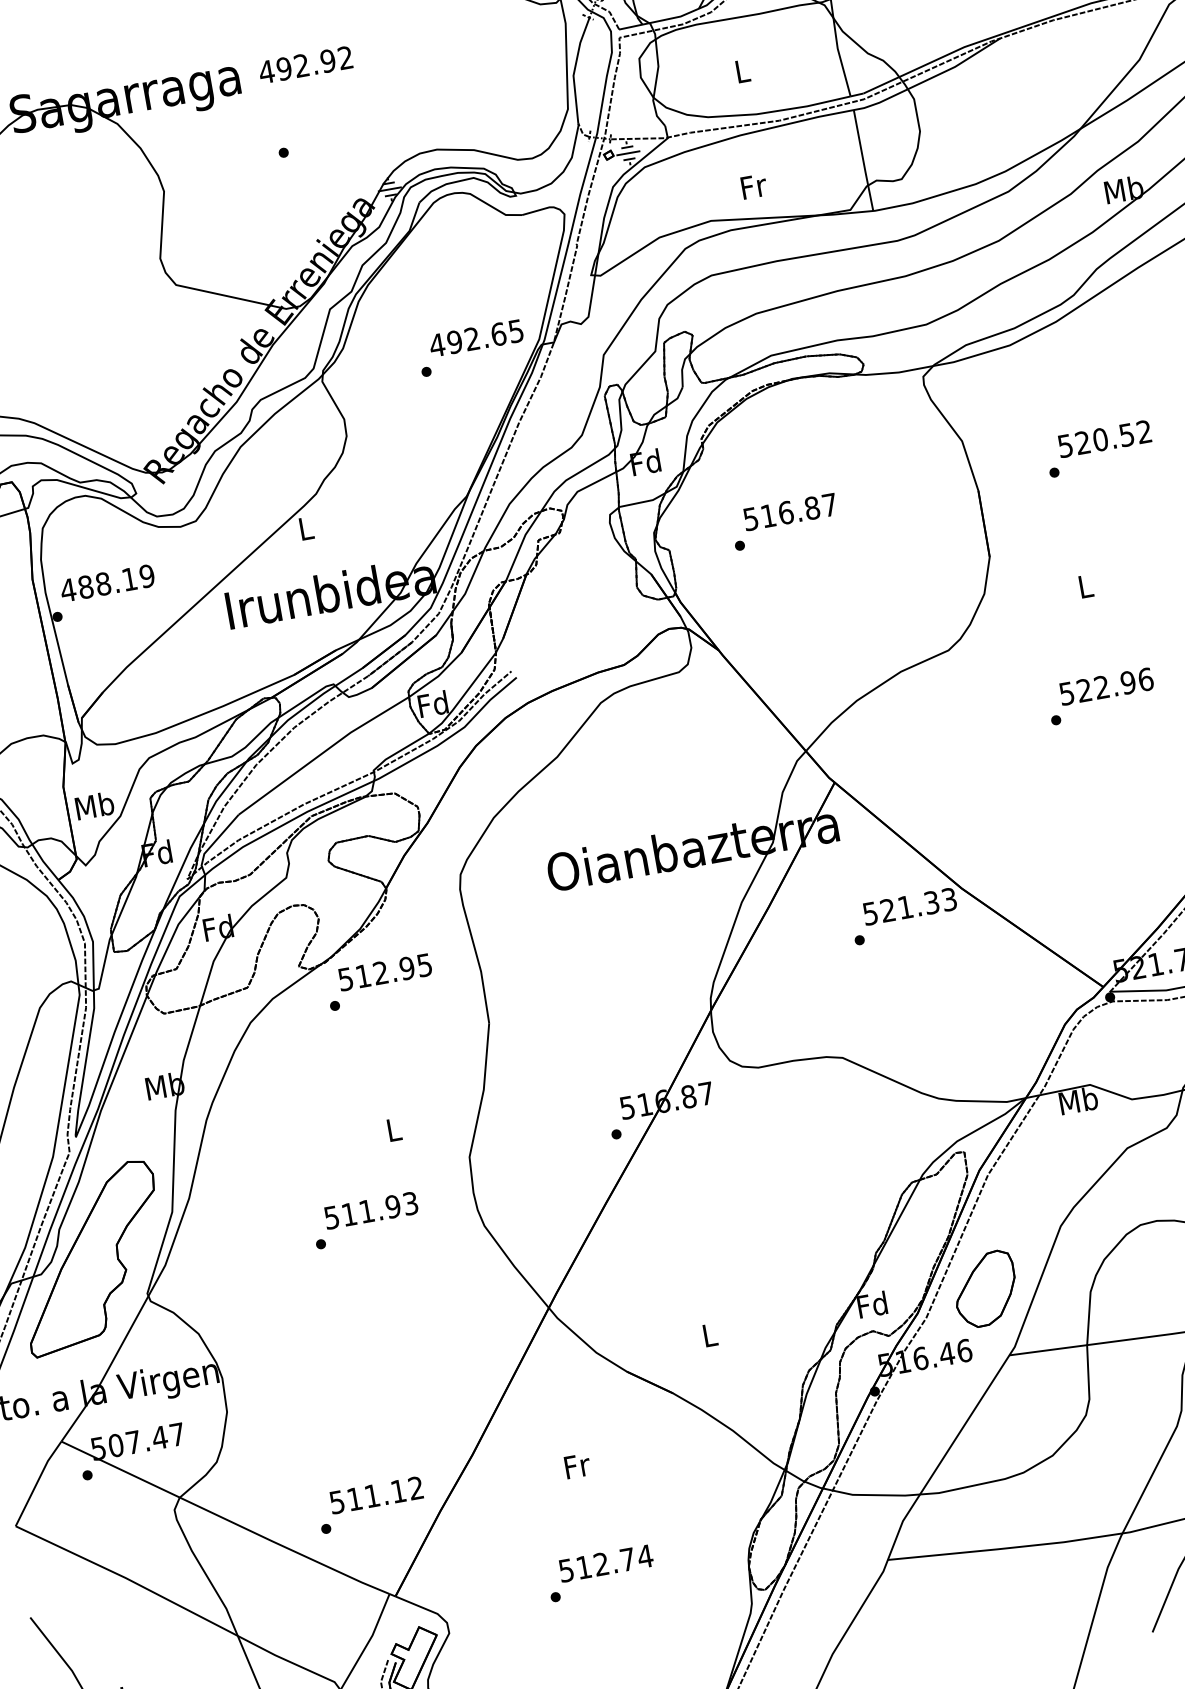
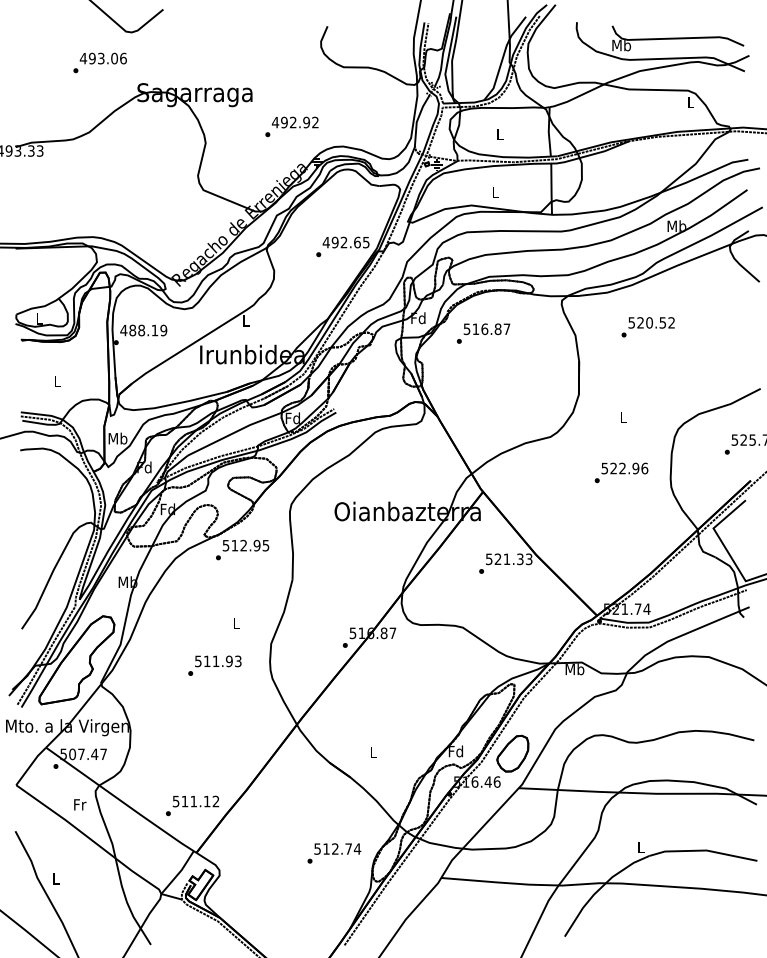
text: (304, 65) -> (294, 122), moved
text: (753, 184) -> (495, 191), Fr -> L
text: (1098, 449) -> (647, 327), moved
text: (784, 521) -> (483, 333), moved
text: (578, 1465) -> (80, 804), moved
text: (601, 1573) -> (334, 853), moved

